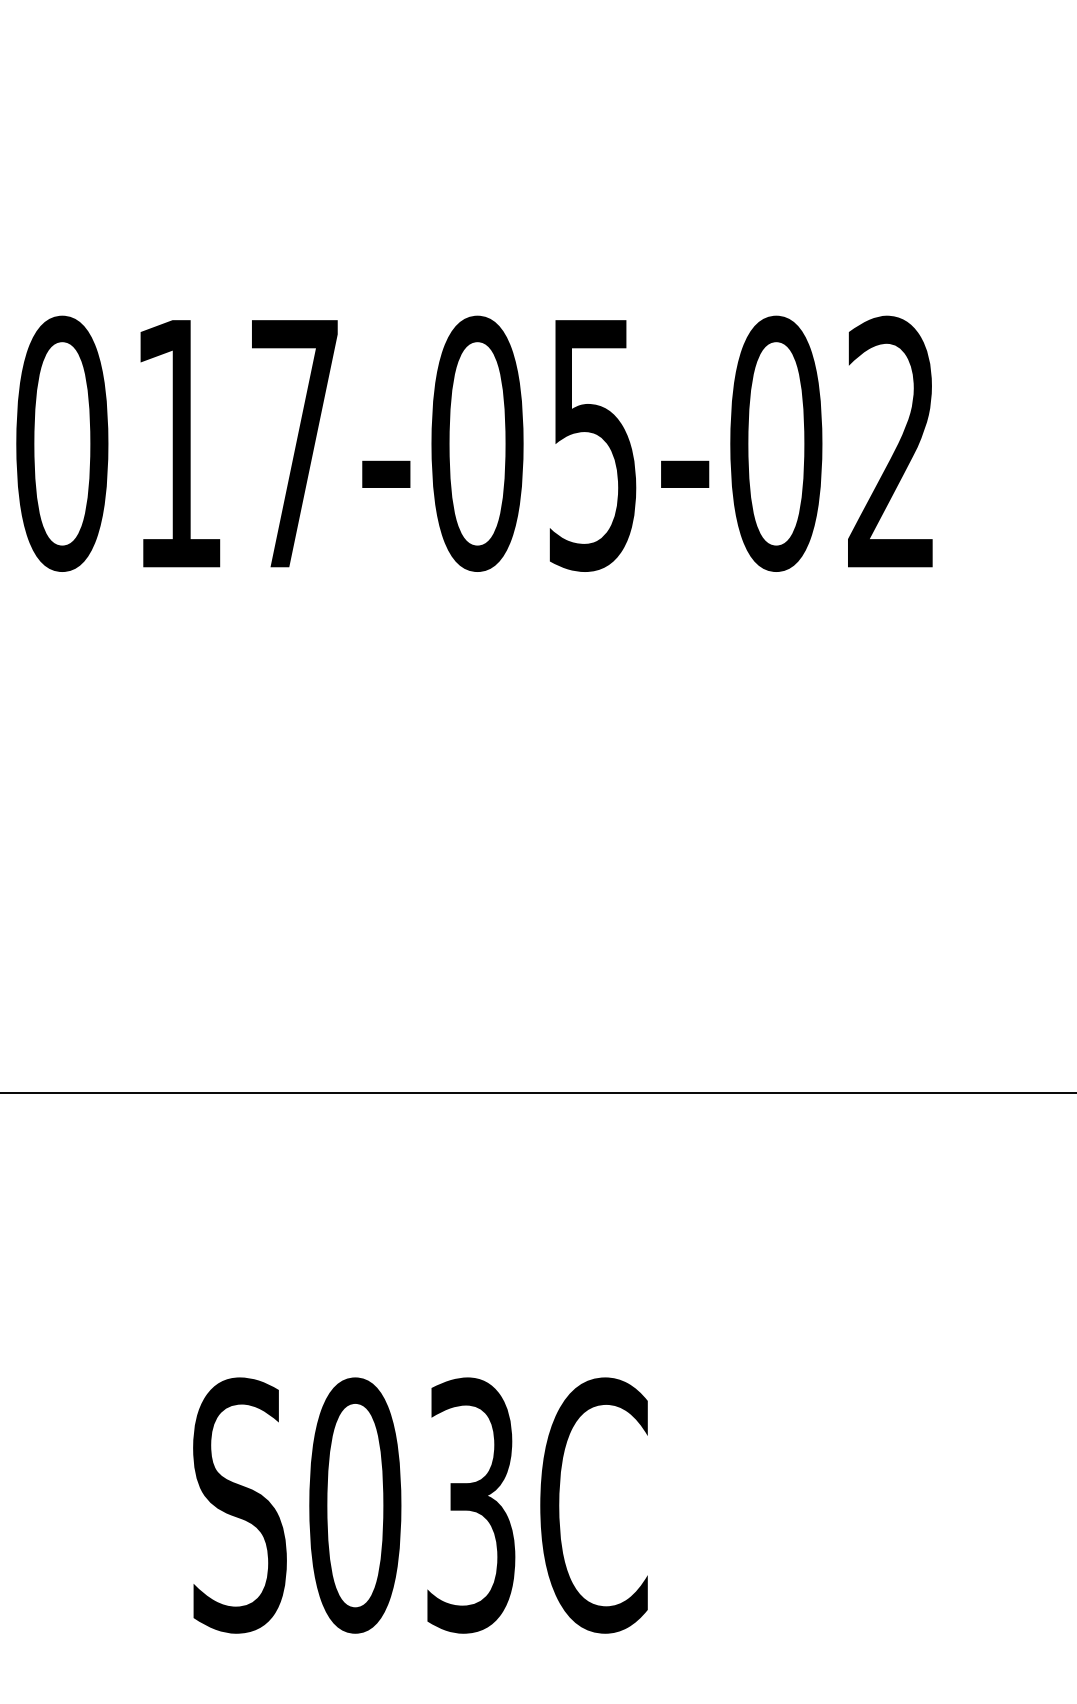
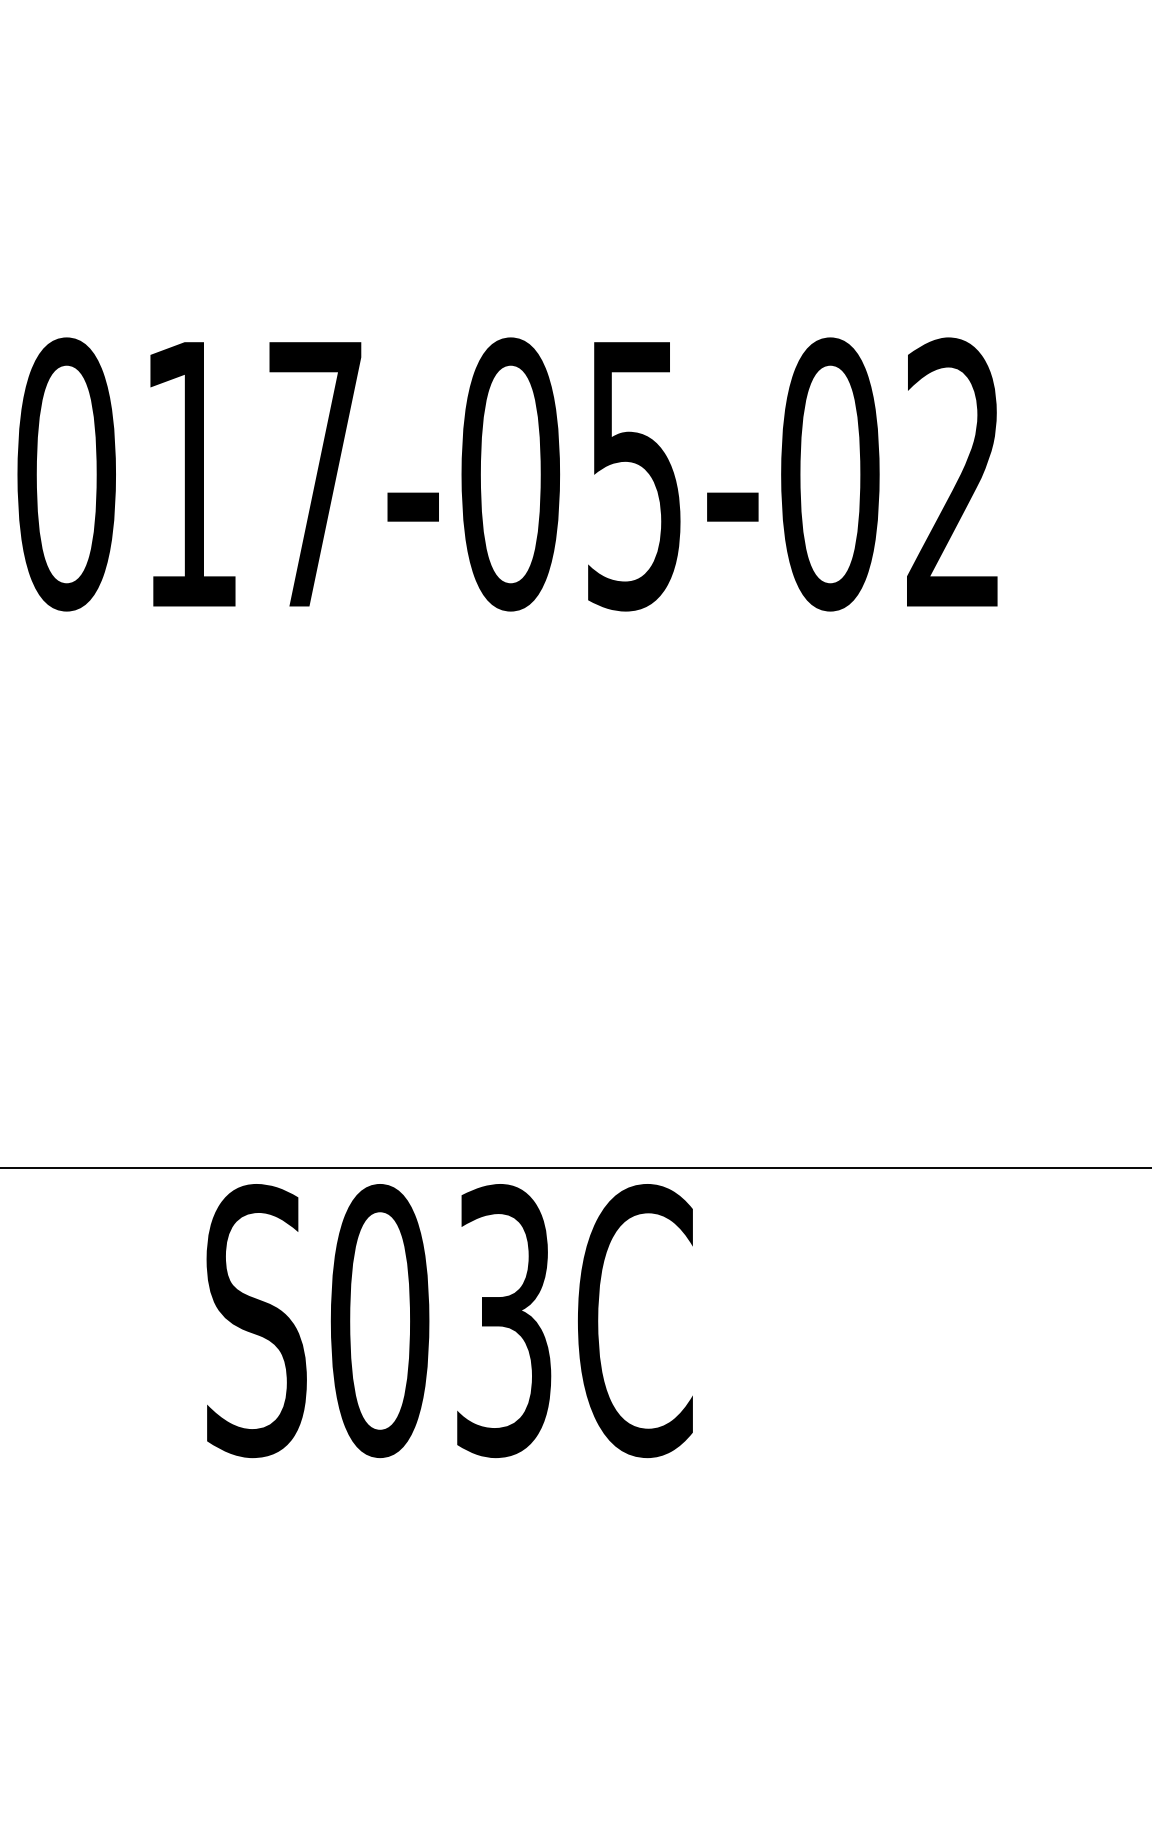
text: (420, 1506) -> (449, 1321), moved

